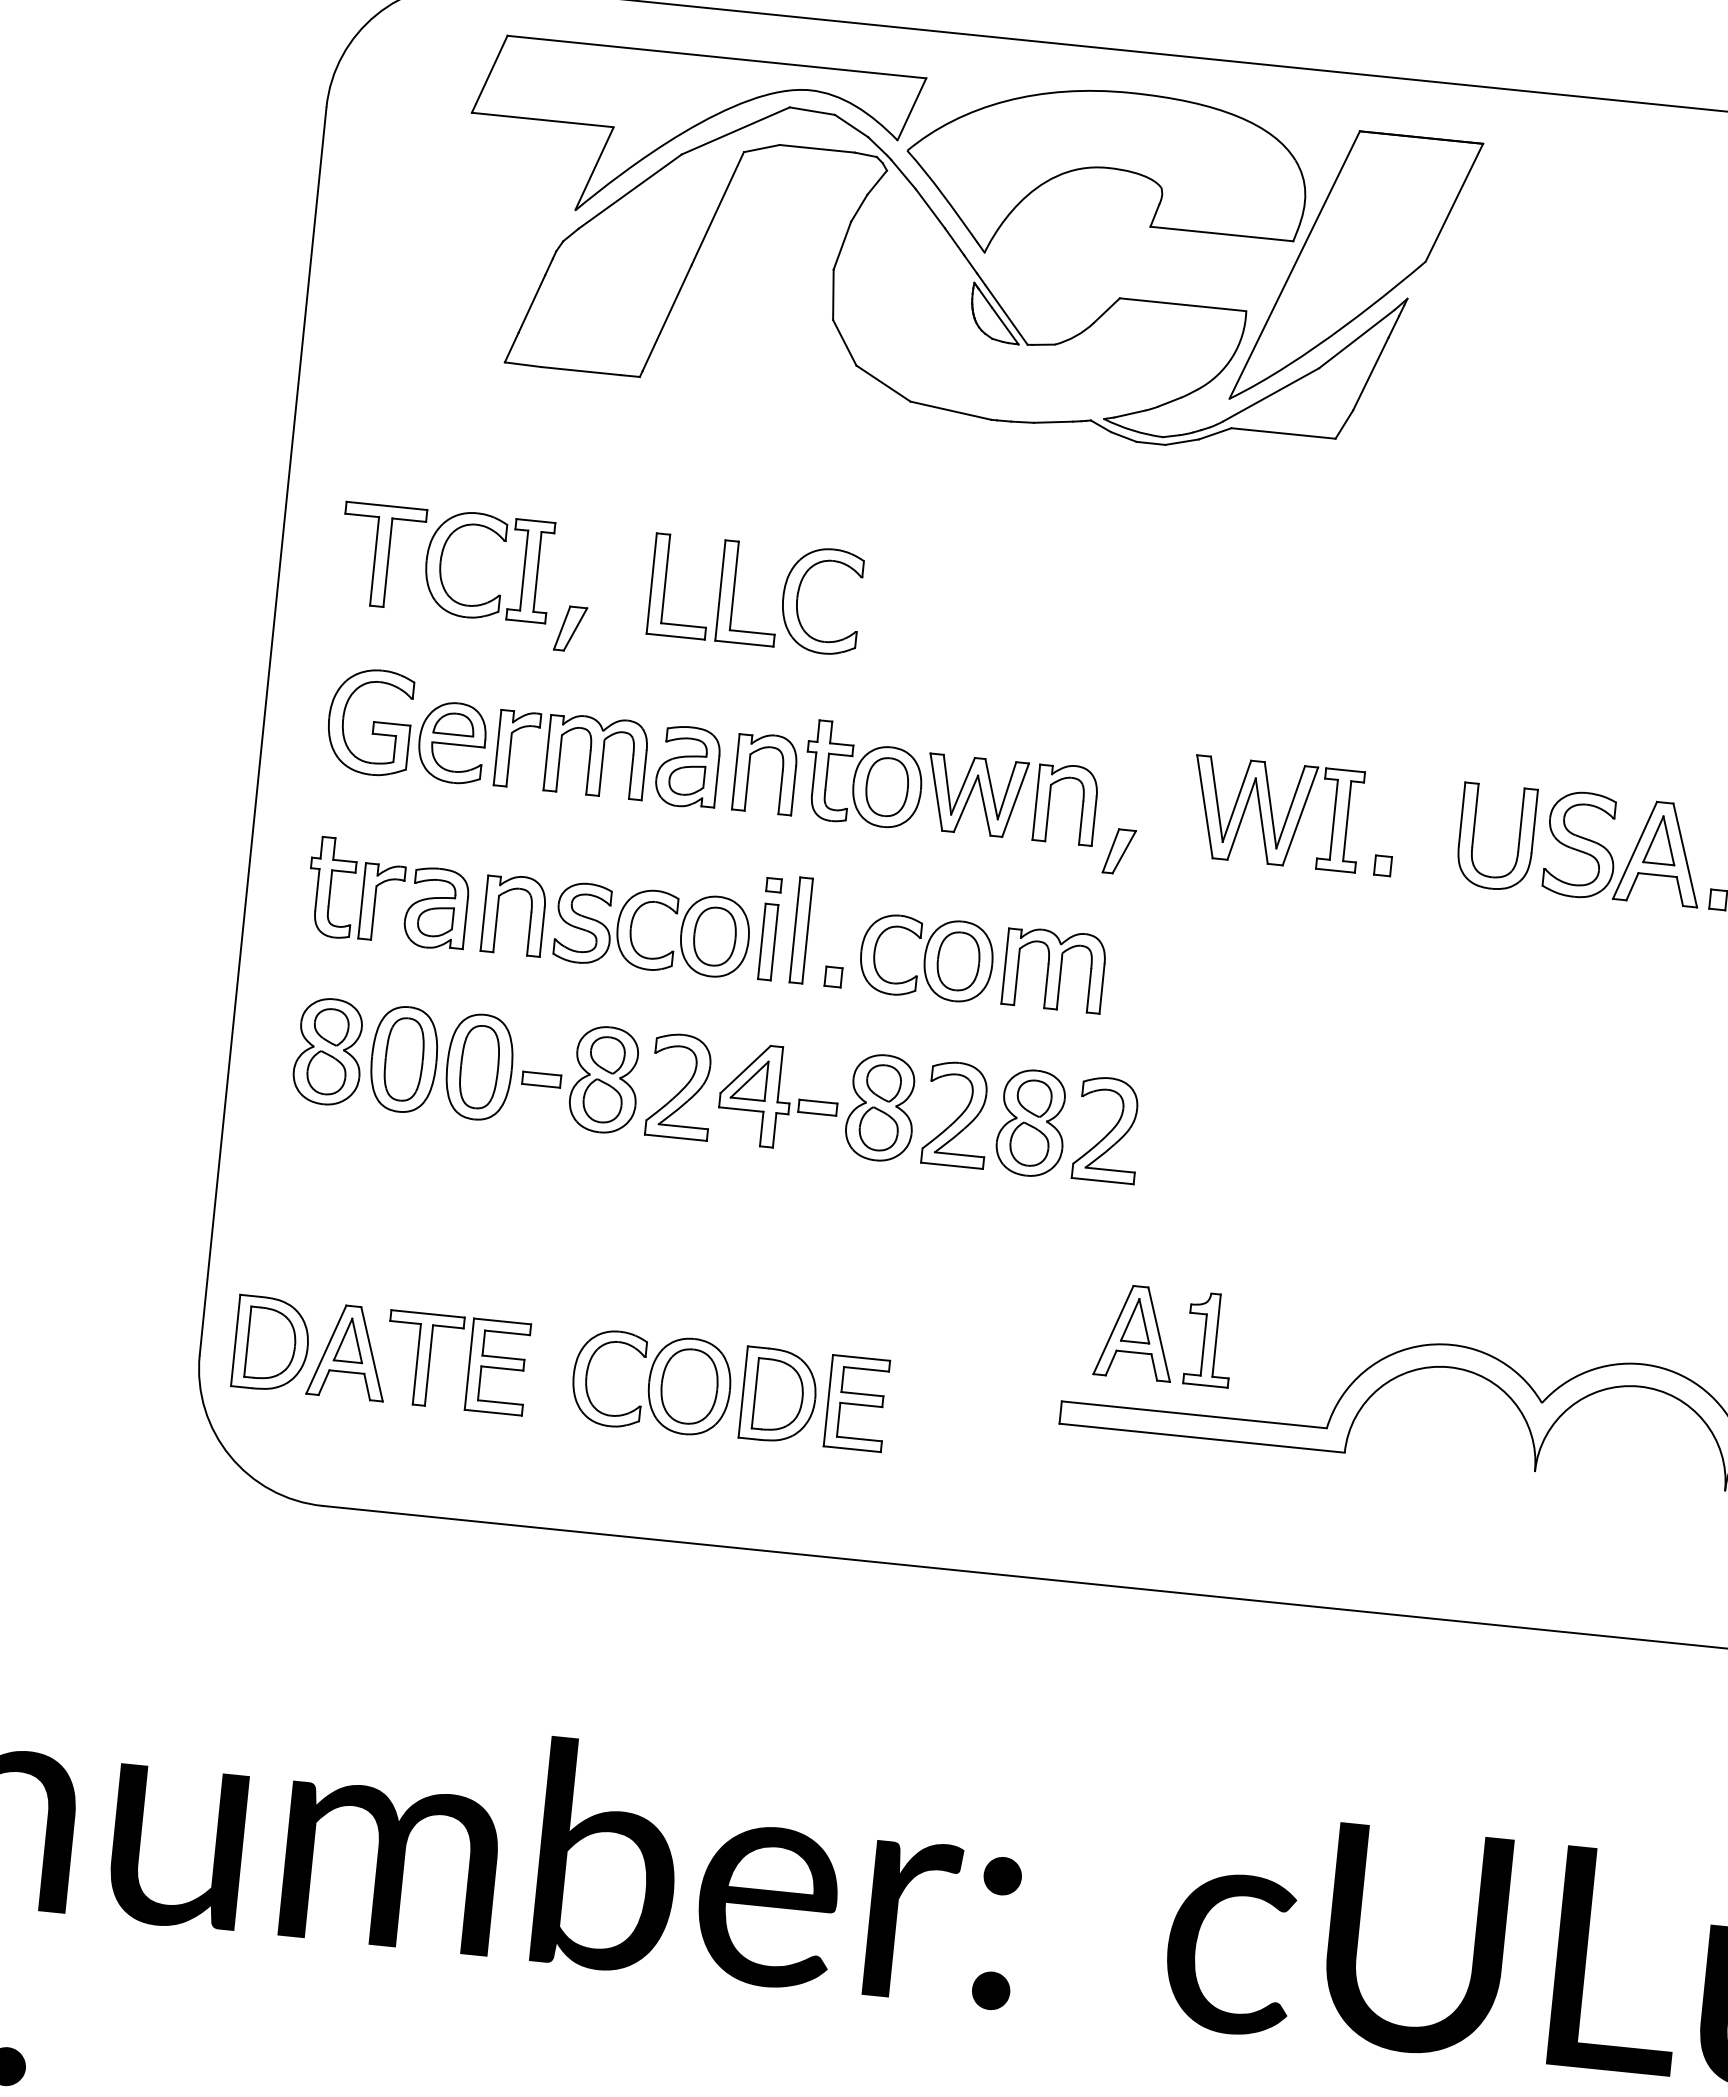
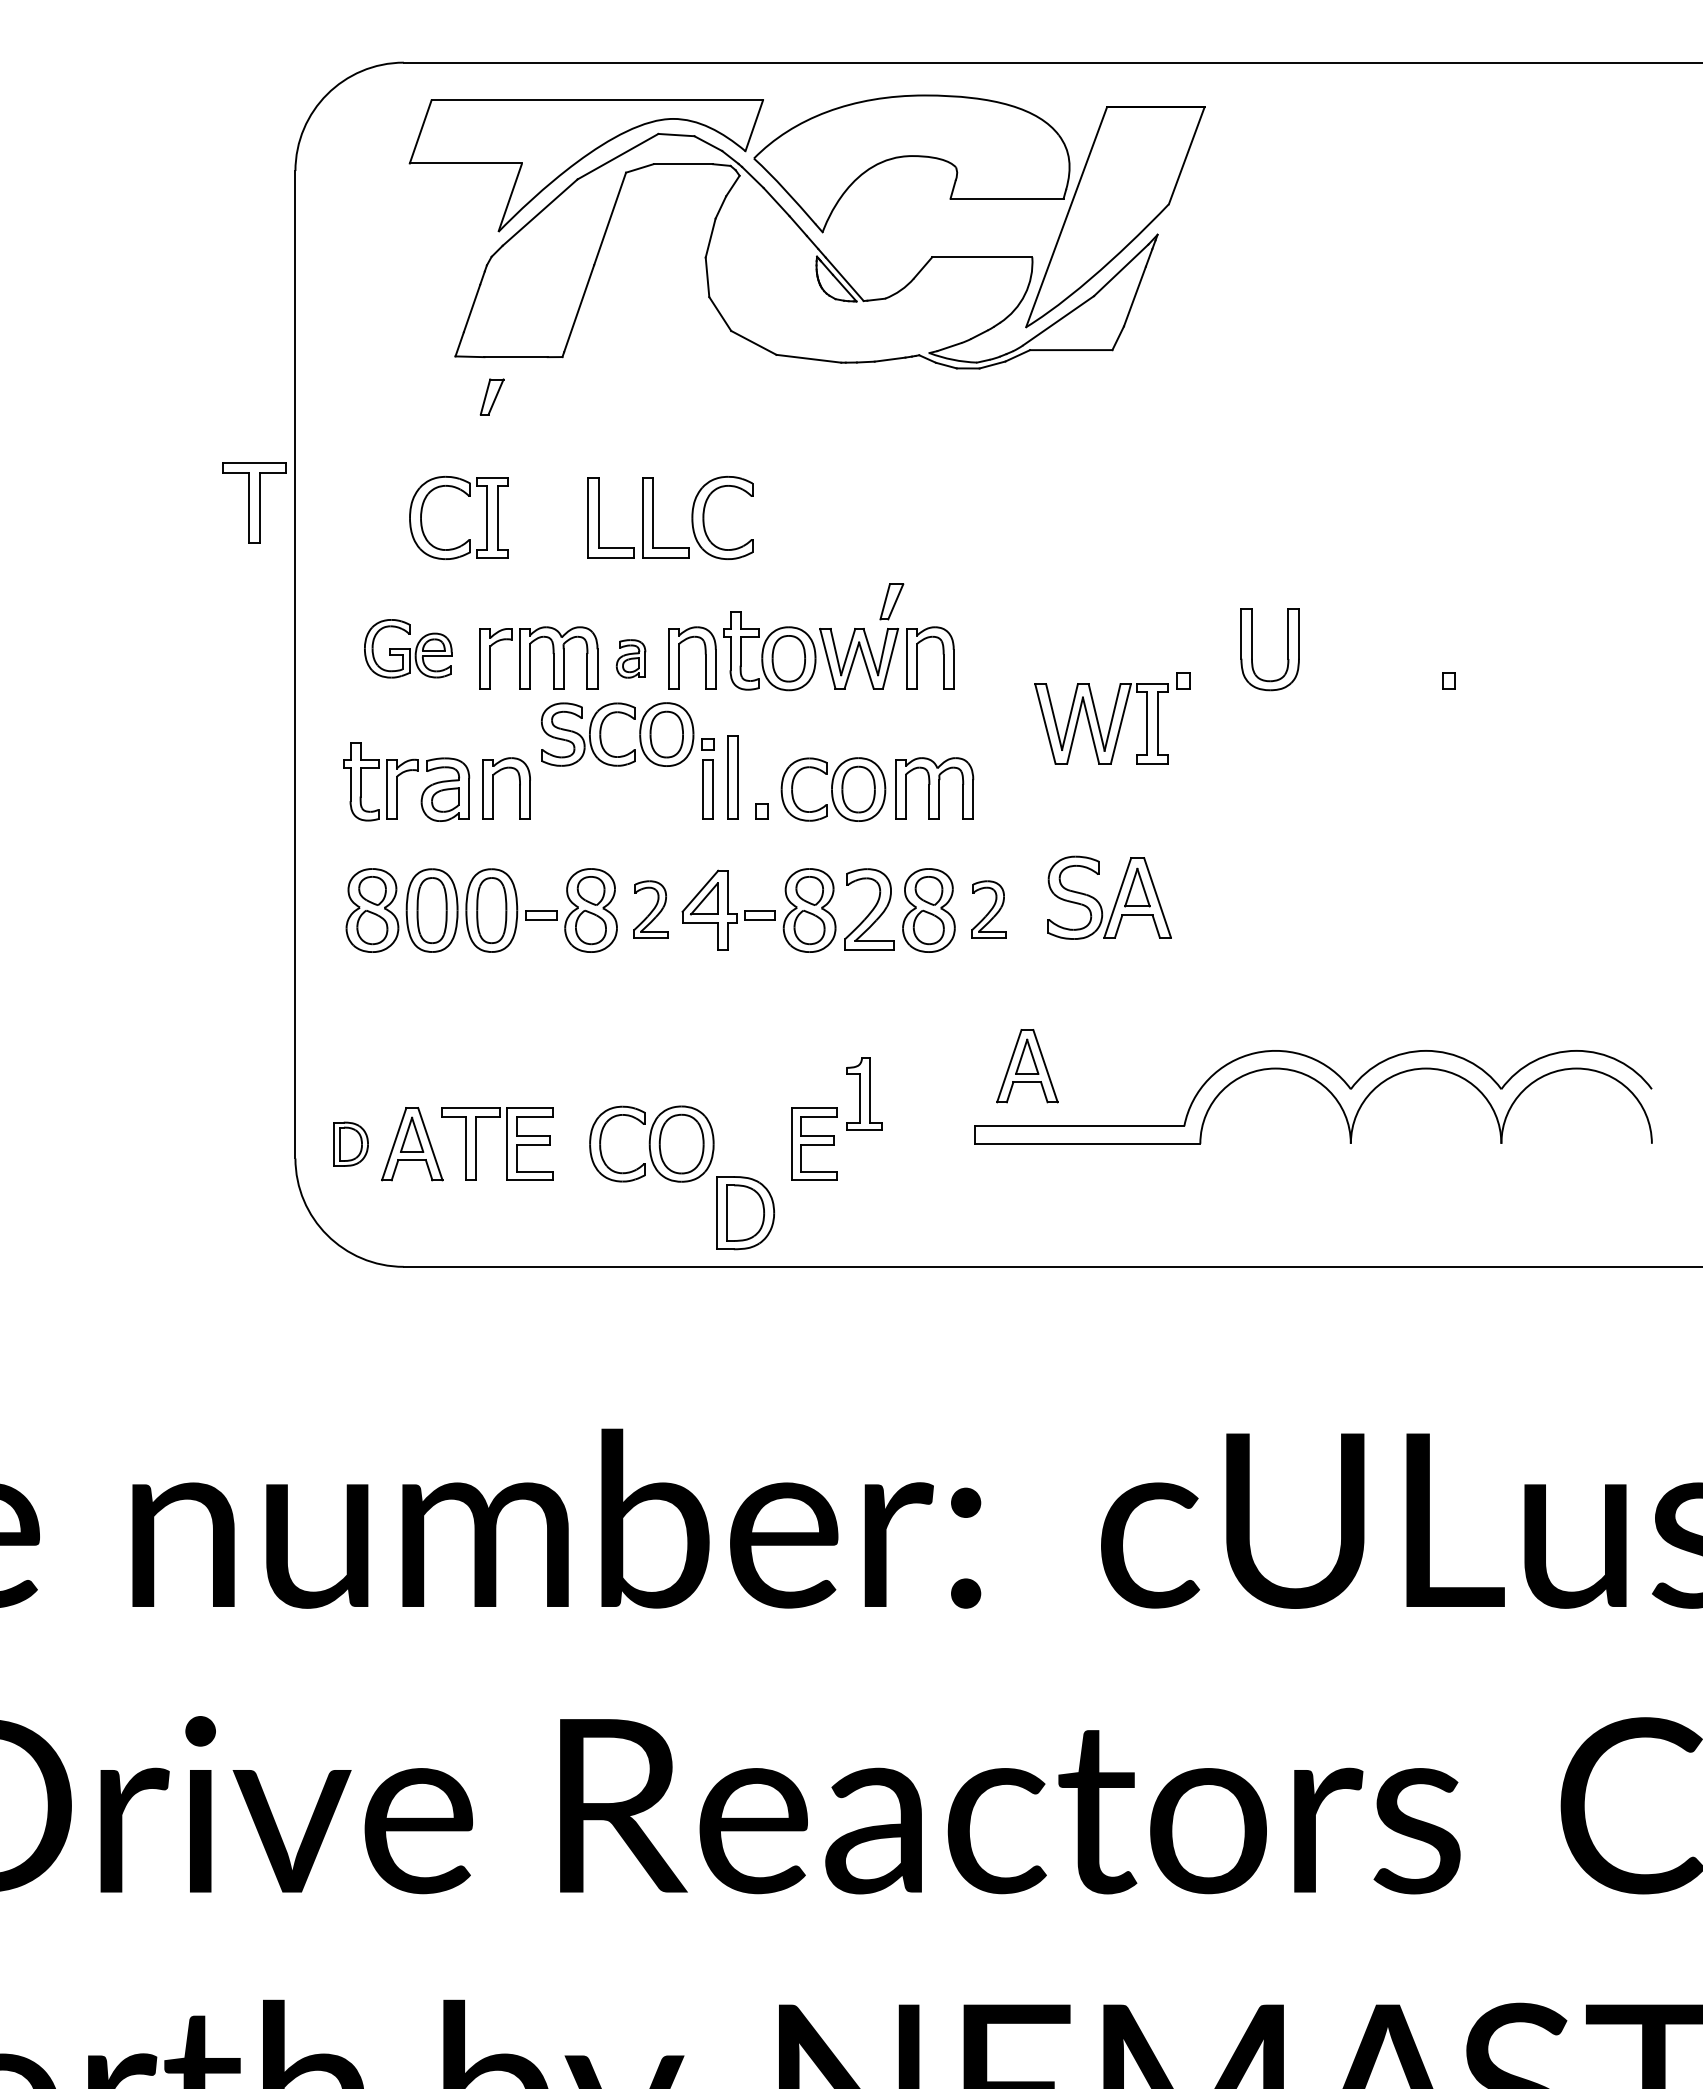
part: (381, 555) -> (254, 502), moved
part: (569, 628) -> (491, 396), moved
part: (408, 725) -> (408, 648), size x0.7
part: (687, 766) -> (630, 658), size x0.6
part: (1275, 813) -> (1101, 723), moved
part: (1118, 851) -> (891, 601), moved
part: (1633, 851) -> (1116, 898), moved
part: (632, 928) -> (601, 734), moved
part: (681, 1086) -> (651, 909), size x0.7
part: (1108, 1129) -> (989, 909), size x0.7
part: (1209, 1339) -> (864, 1093), moved
part: (271, 1344) -> (350, 1144), size x0.6
part: (778, 1396) -> (745, 1213), moved

